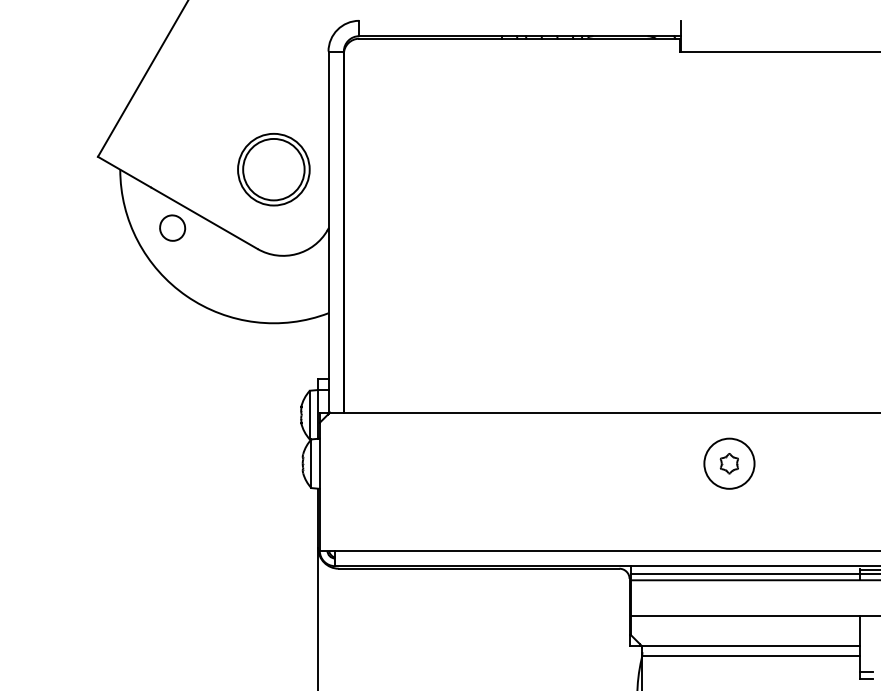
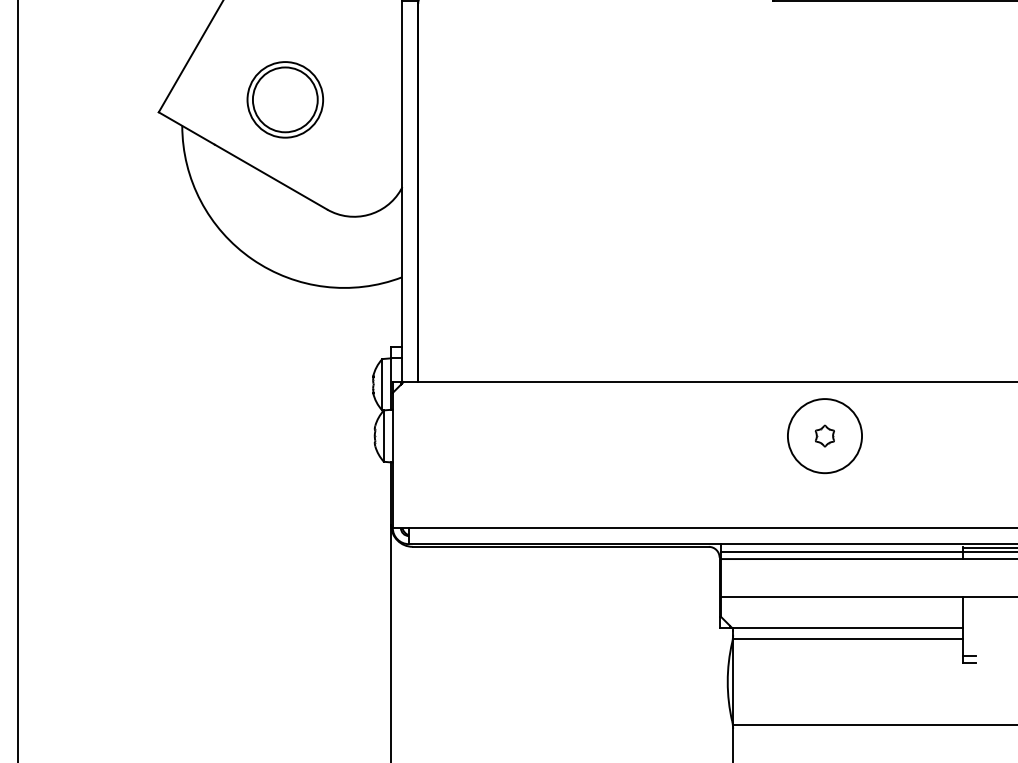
part: (274, 169) -> (285, 99), moved
part: (172, 228) -> (237, 187), removed
circle: (729, 463) -> (824, 435), size x1.4

